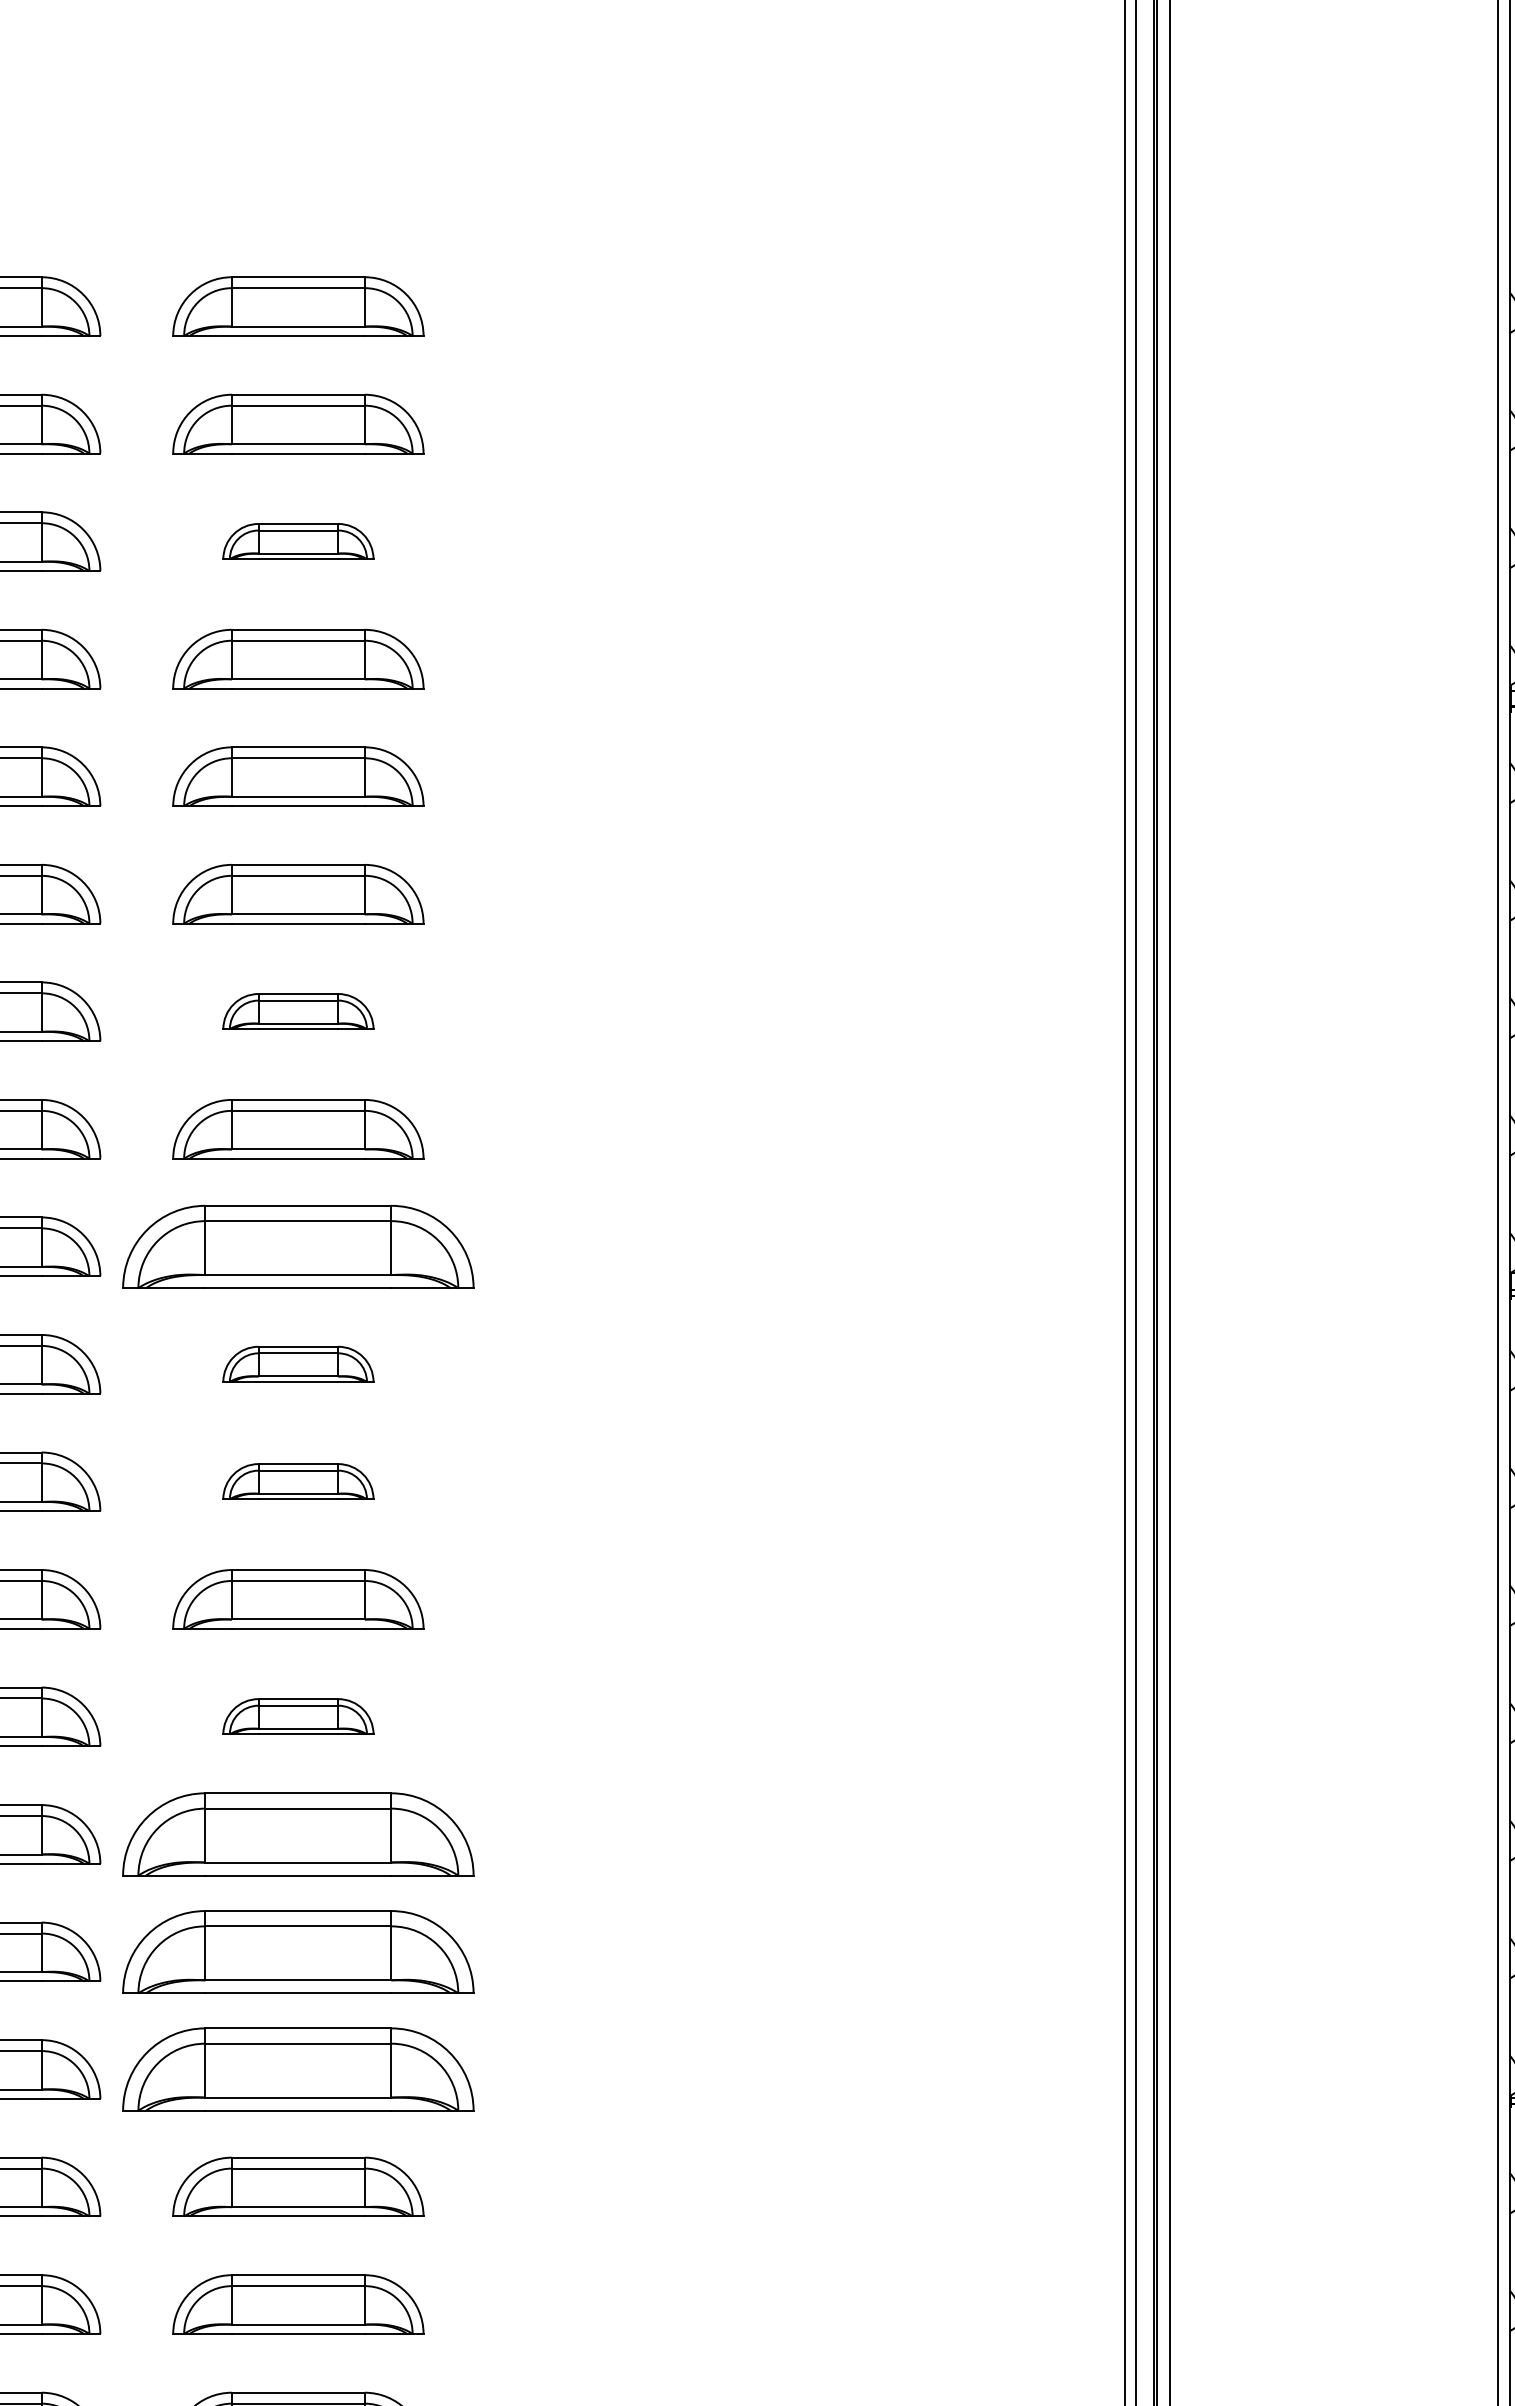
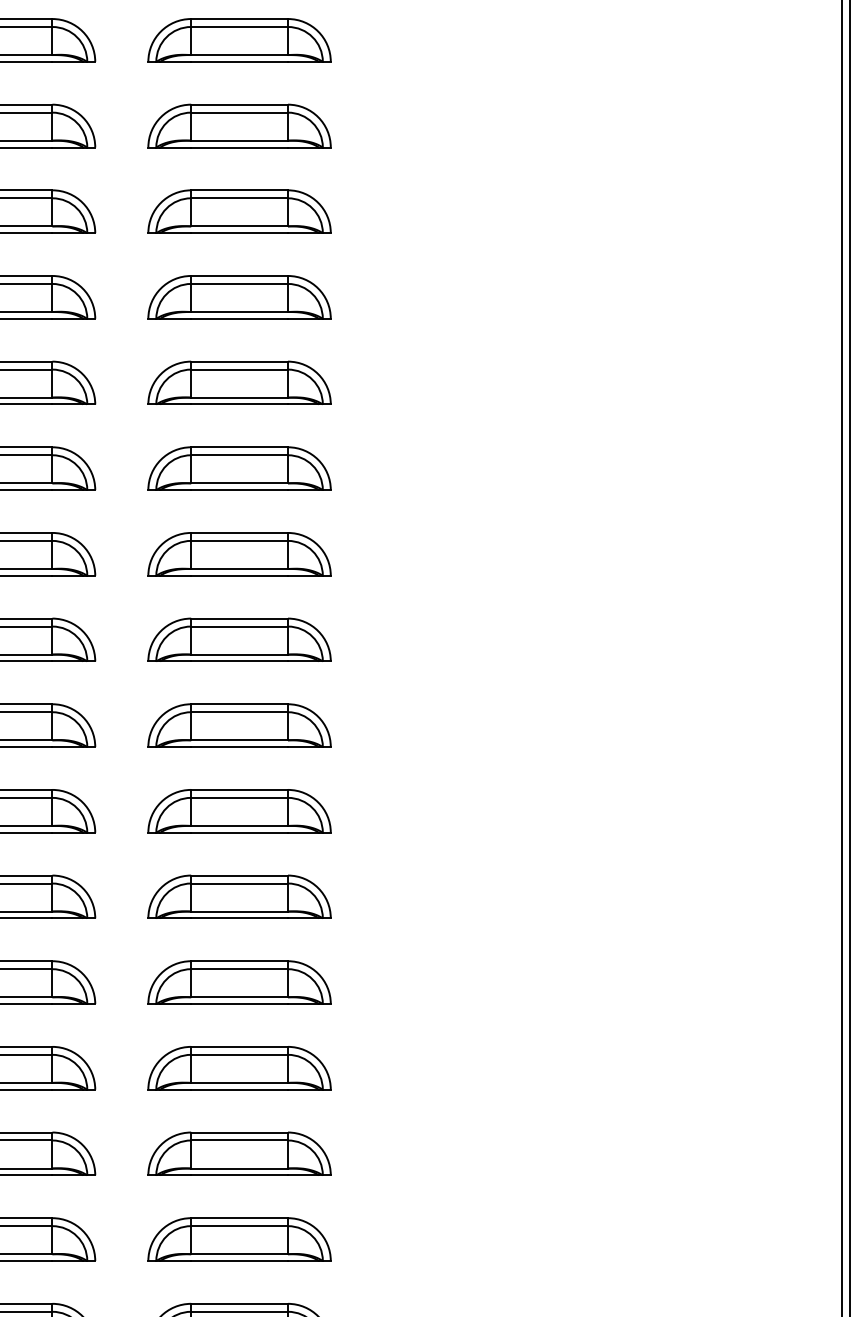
part: (298, 541) -> (239, 125), size x1.67
part: (298, 1011) -> (239, 468), size x1.67
part: (298, 1246) -> (239, 639), size x0.71
part: (298, 1364) -> (239, 725), size x1.67
part: (298, 1481) -> (239, 811), size x1.67
part: (298, 1716) -> (239, 982), size x1.67
part: (298, 1834) -> (239, 1068), size x0.71
part: (298, 1951) -> (239, 1153), size x0.71
part: (298, 2069) -> (239, 1239), size x0.71

